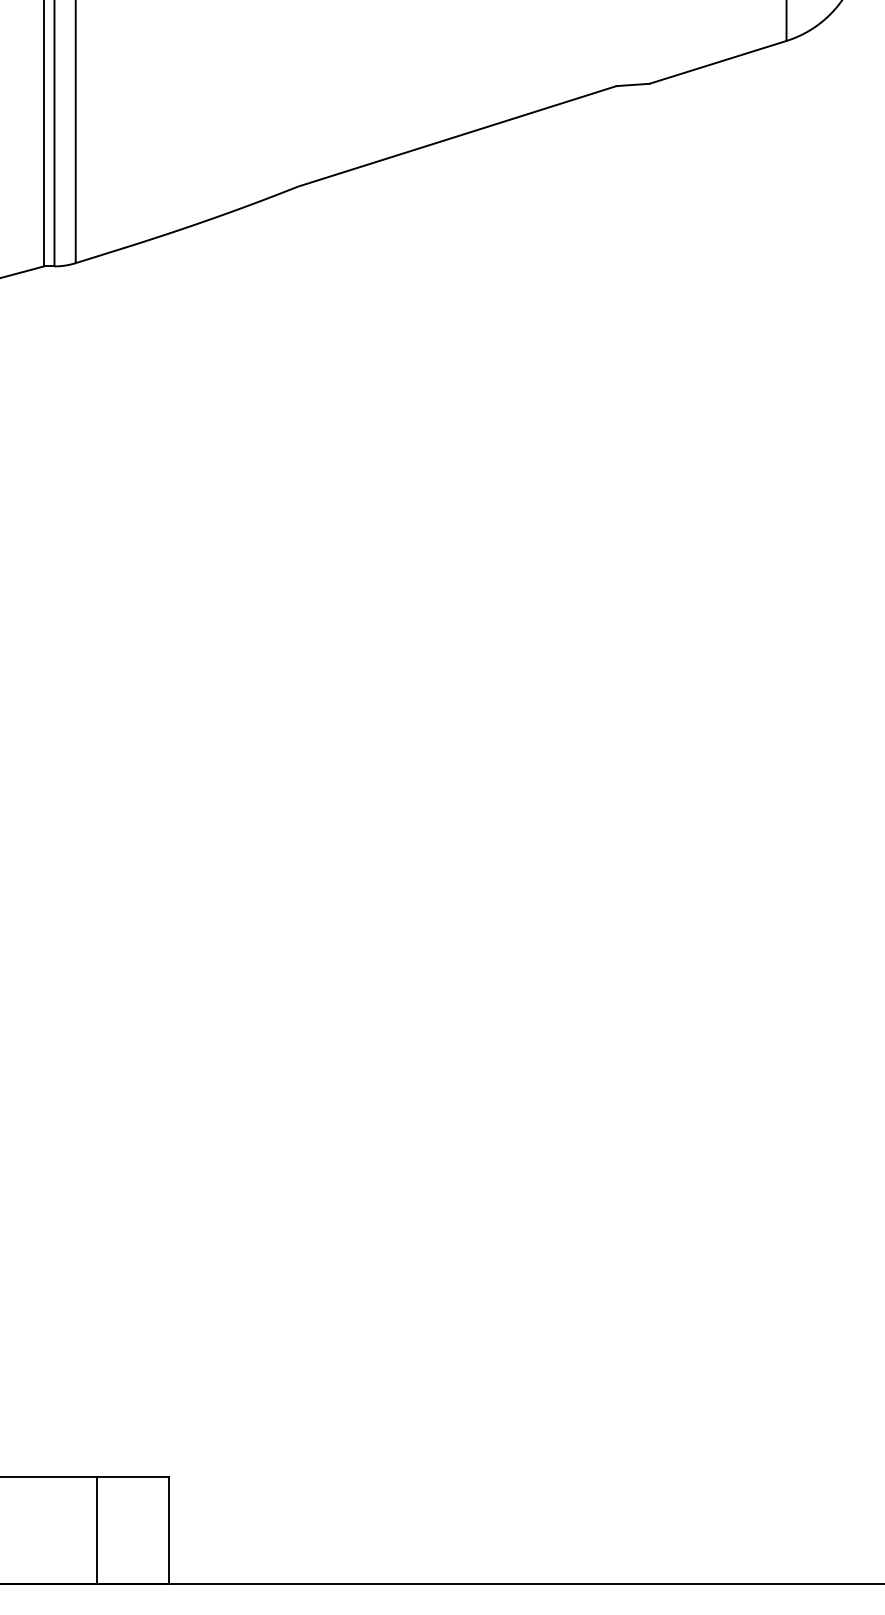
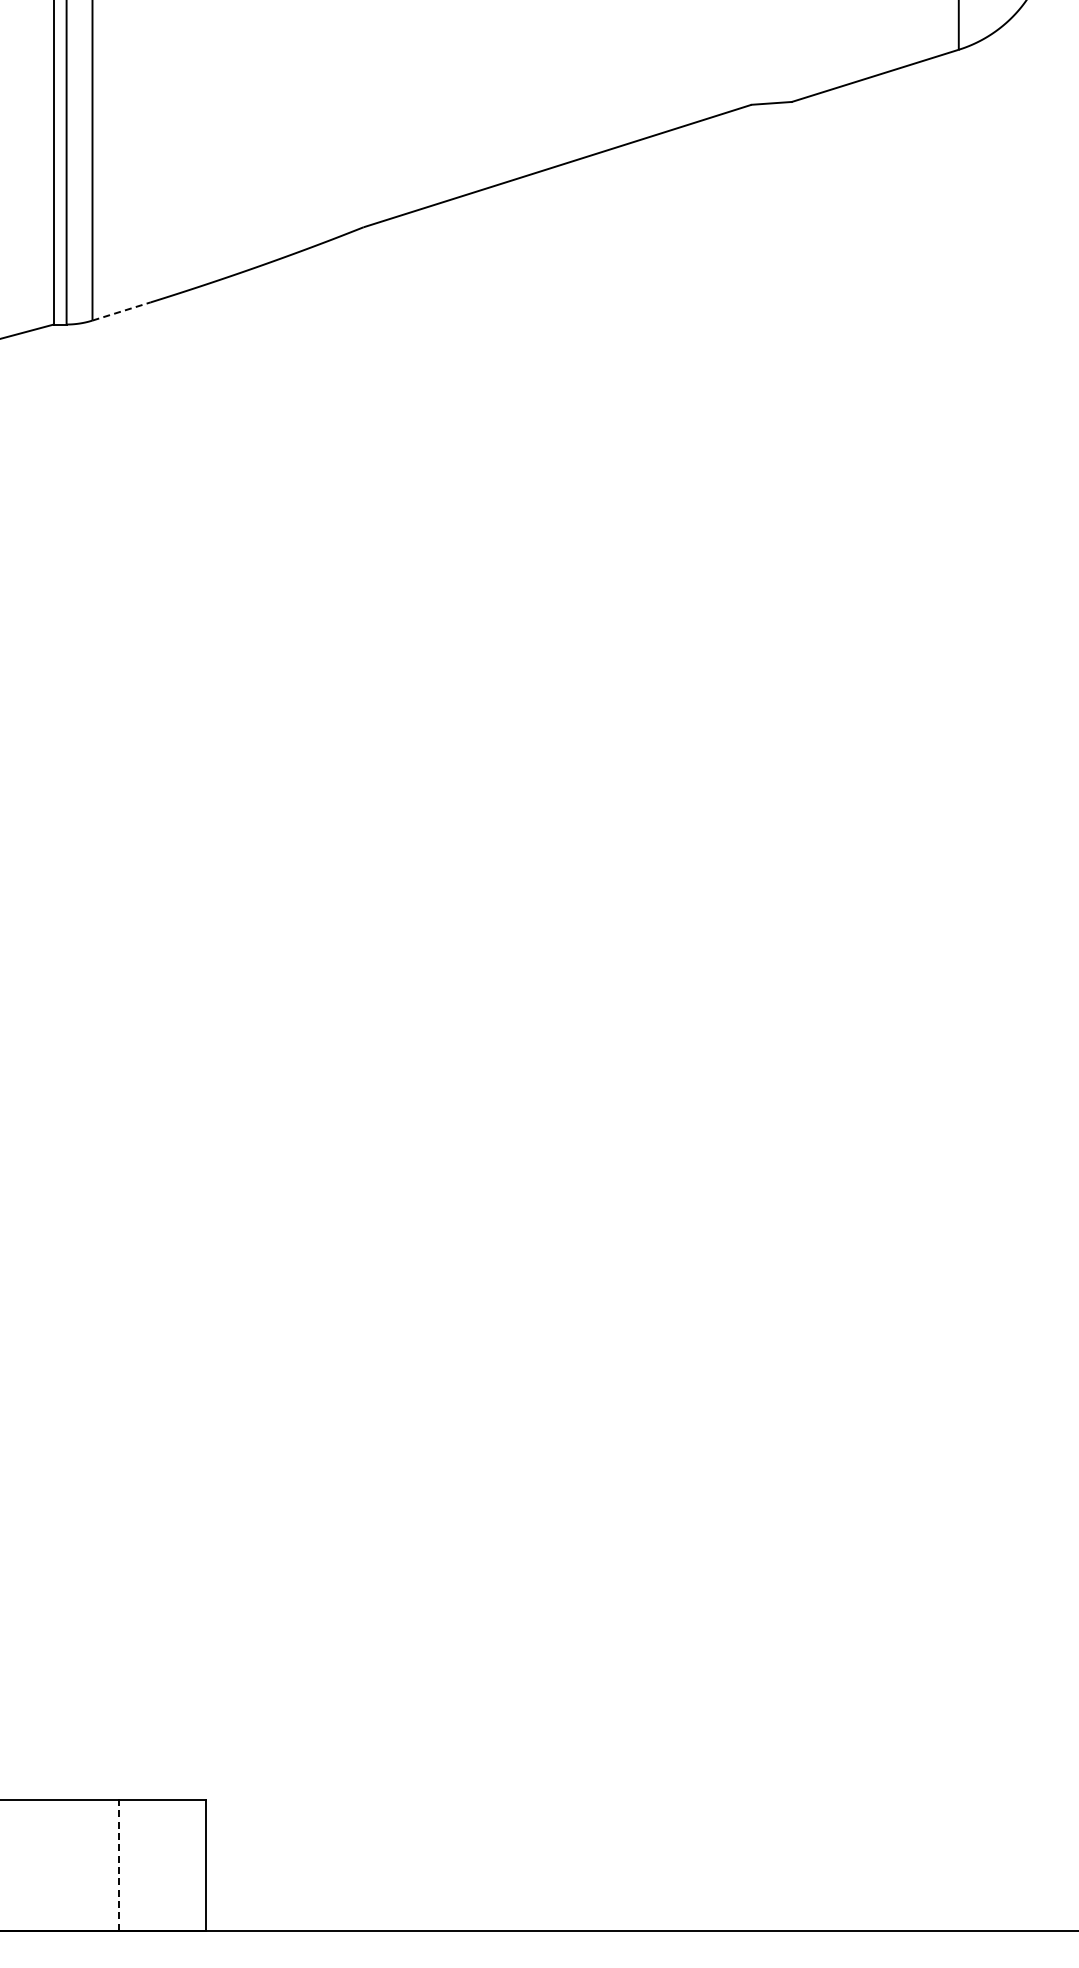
line: (99, 255) -> (121, 311), solid -> dashed
line: (97, 1530) -> (119, 1865), solid -> dashed

